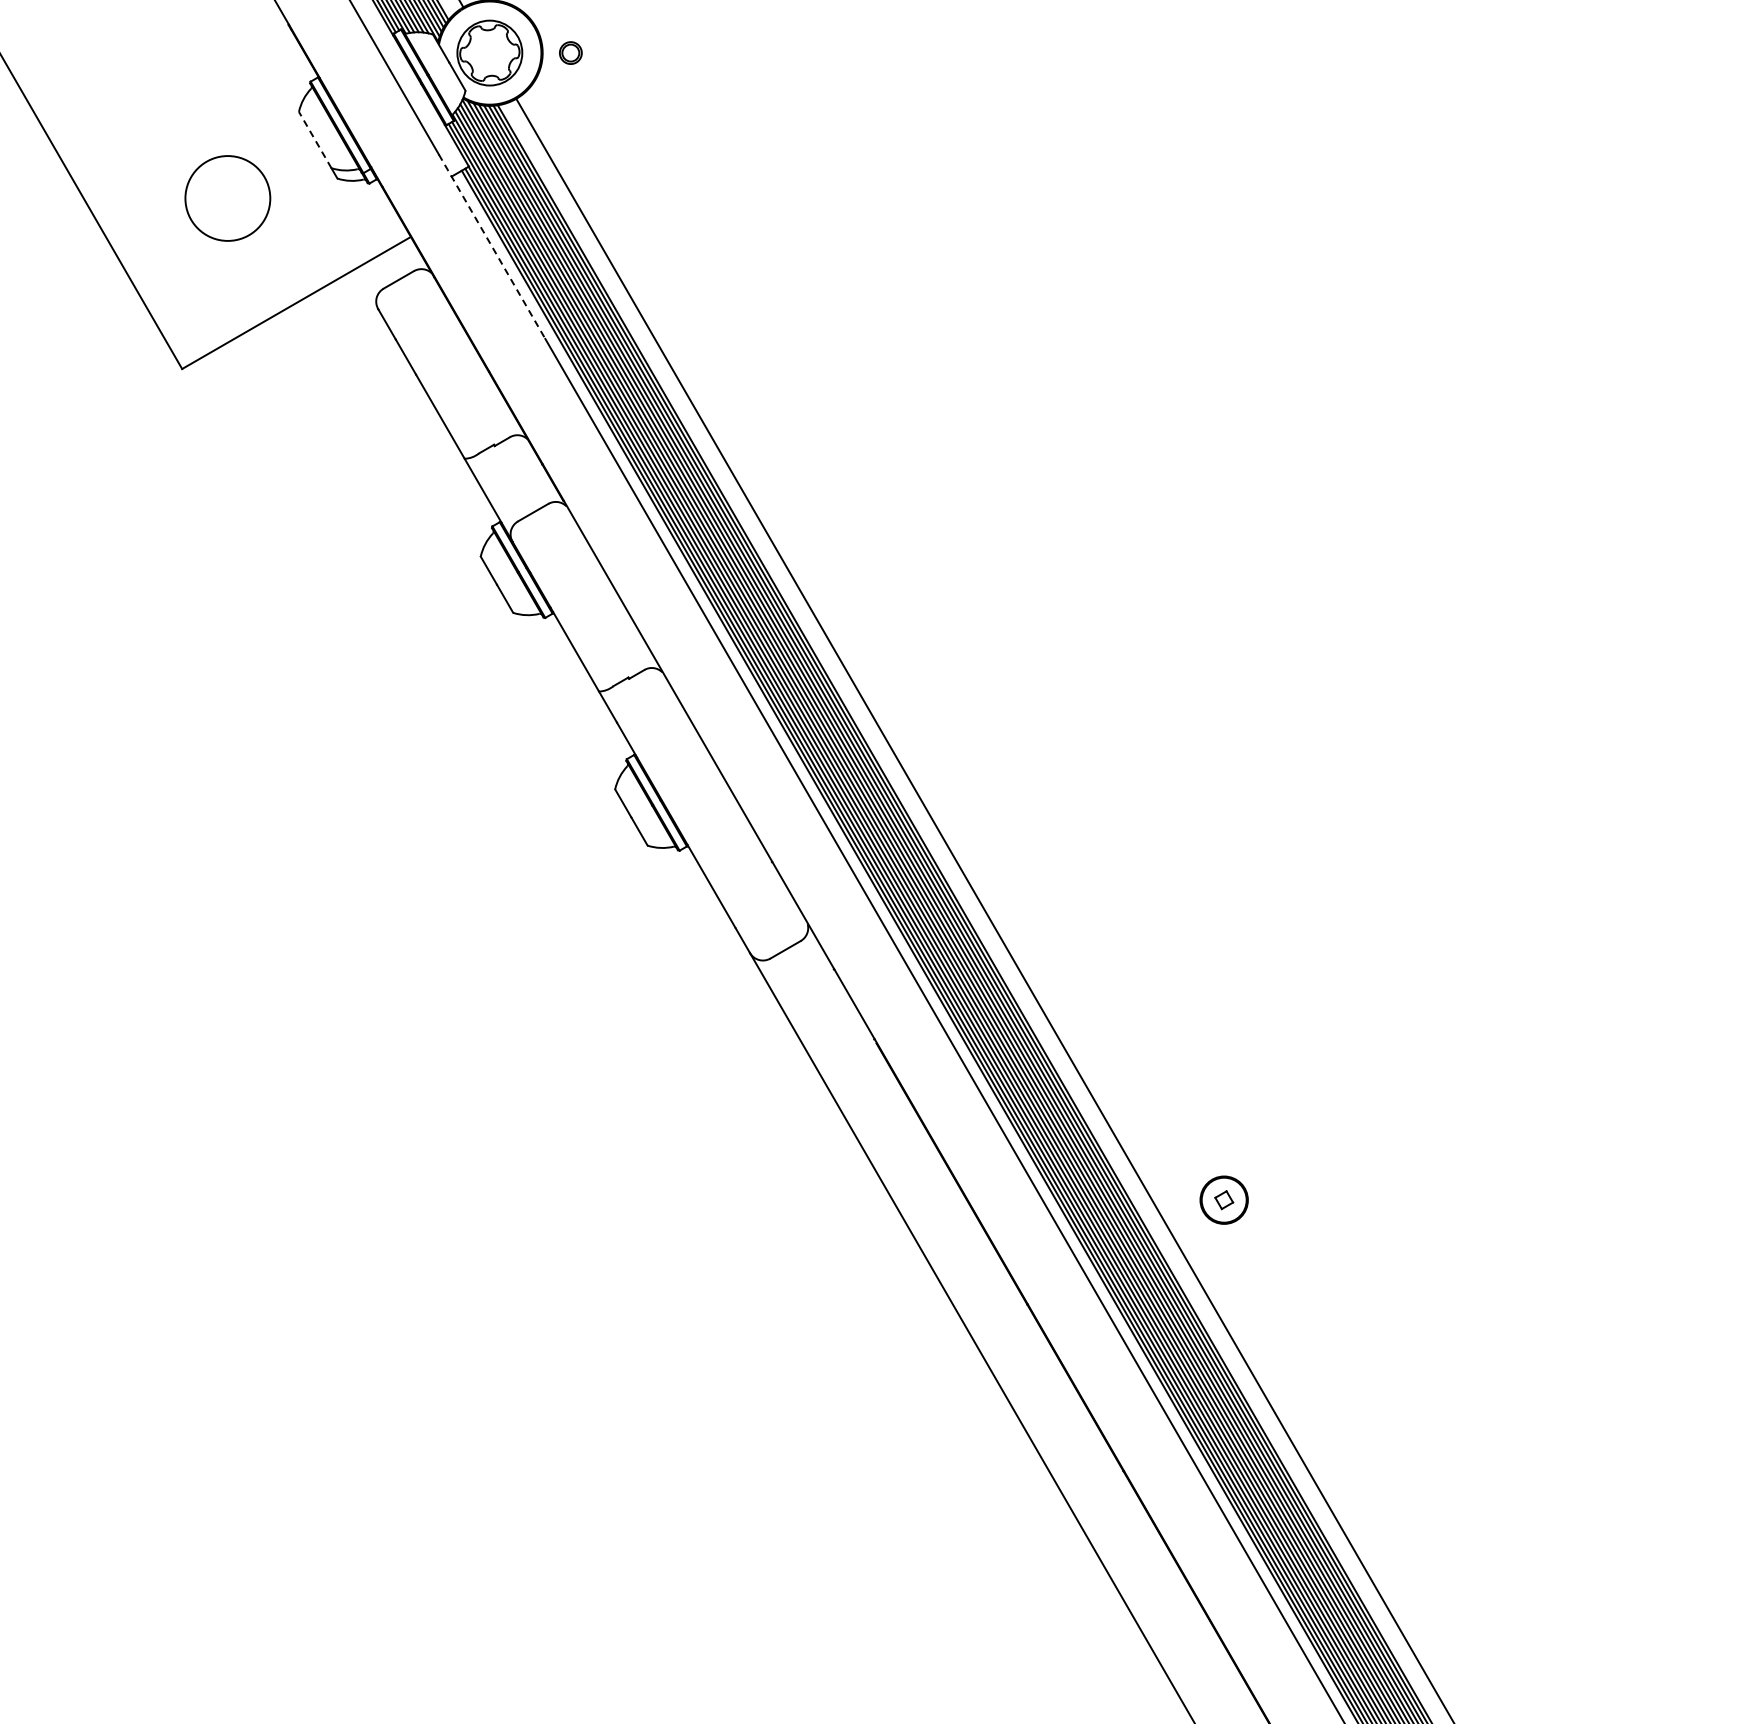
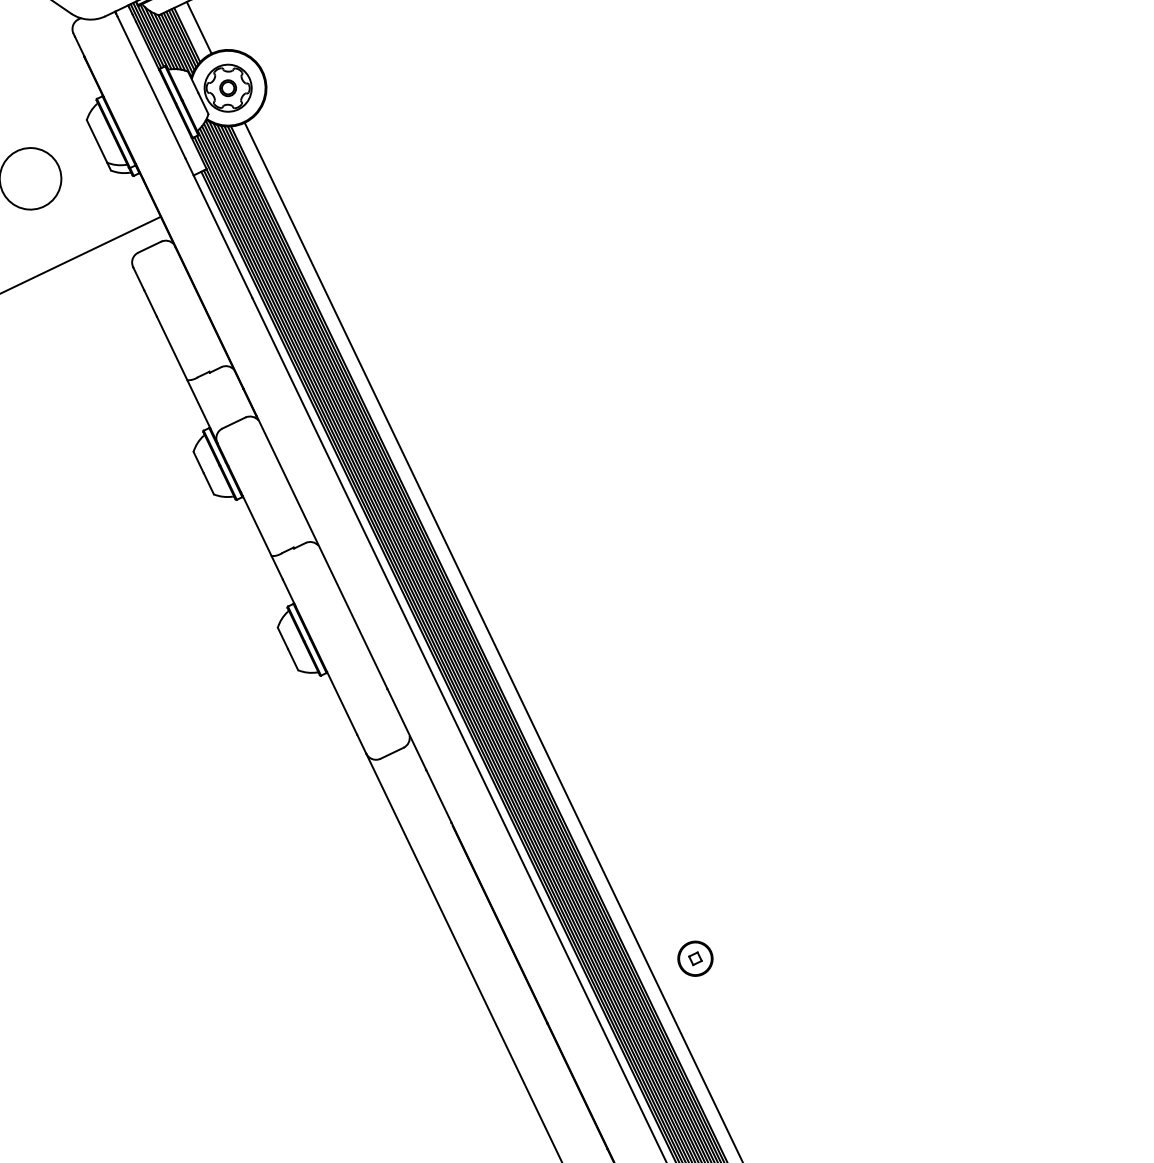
part: (570, 52) -> (227, 87), moved
line: (314, 139) -> (96, 140), dashed -> solid
line: (492, 247) -> (219, 228), dashed -> solid

